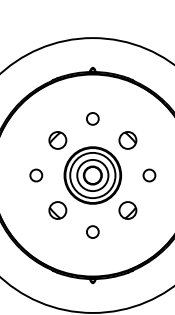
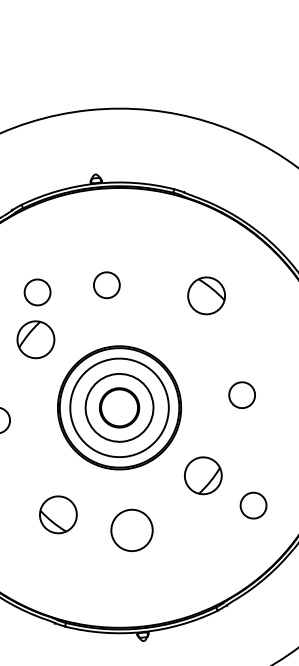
circle: (60, 118) -> (36, 291), added
part: (127, 140) -> (205, 296), moved
part: (57, 210) -> (57, 514), moved
circle: (149, 226) -> (253, 505), added
circle: (92, 231) -> (131, 529), size x1.6

